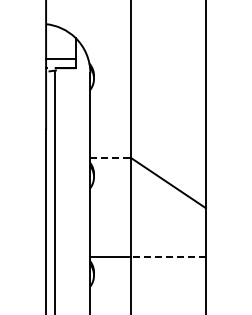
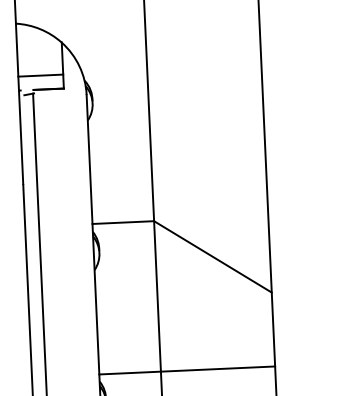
line: (111, 157) -> (124, 221), dashed -> solid
line: (168, 256) -> (218, 368), dashed -> solid

